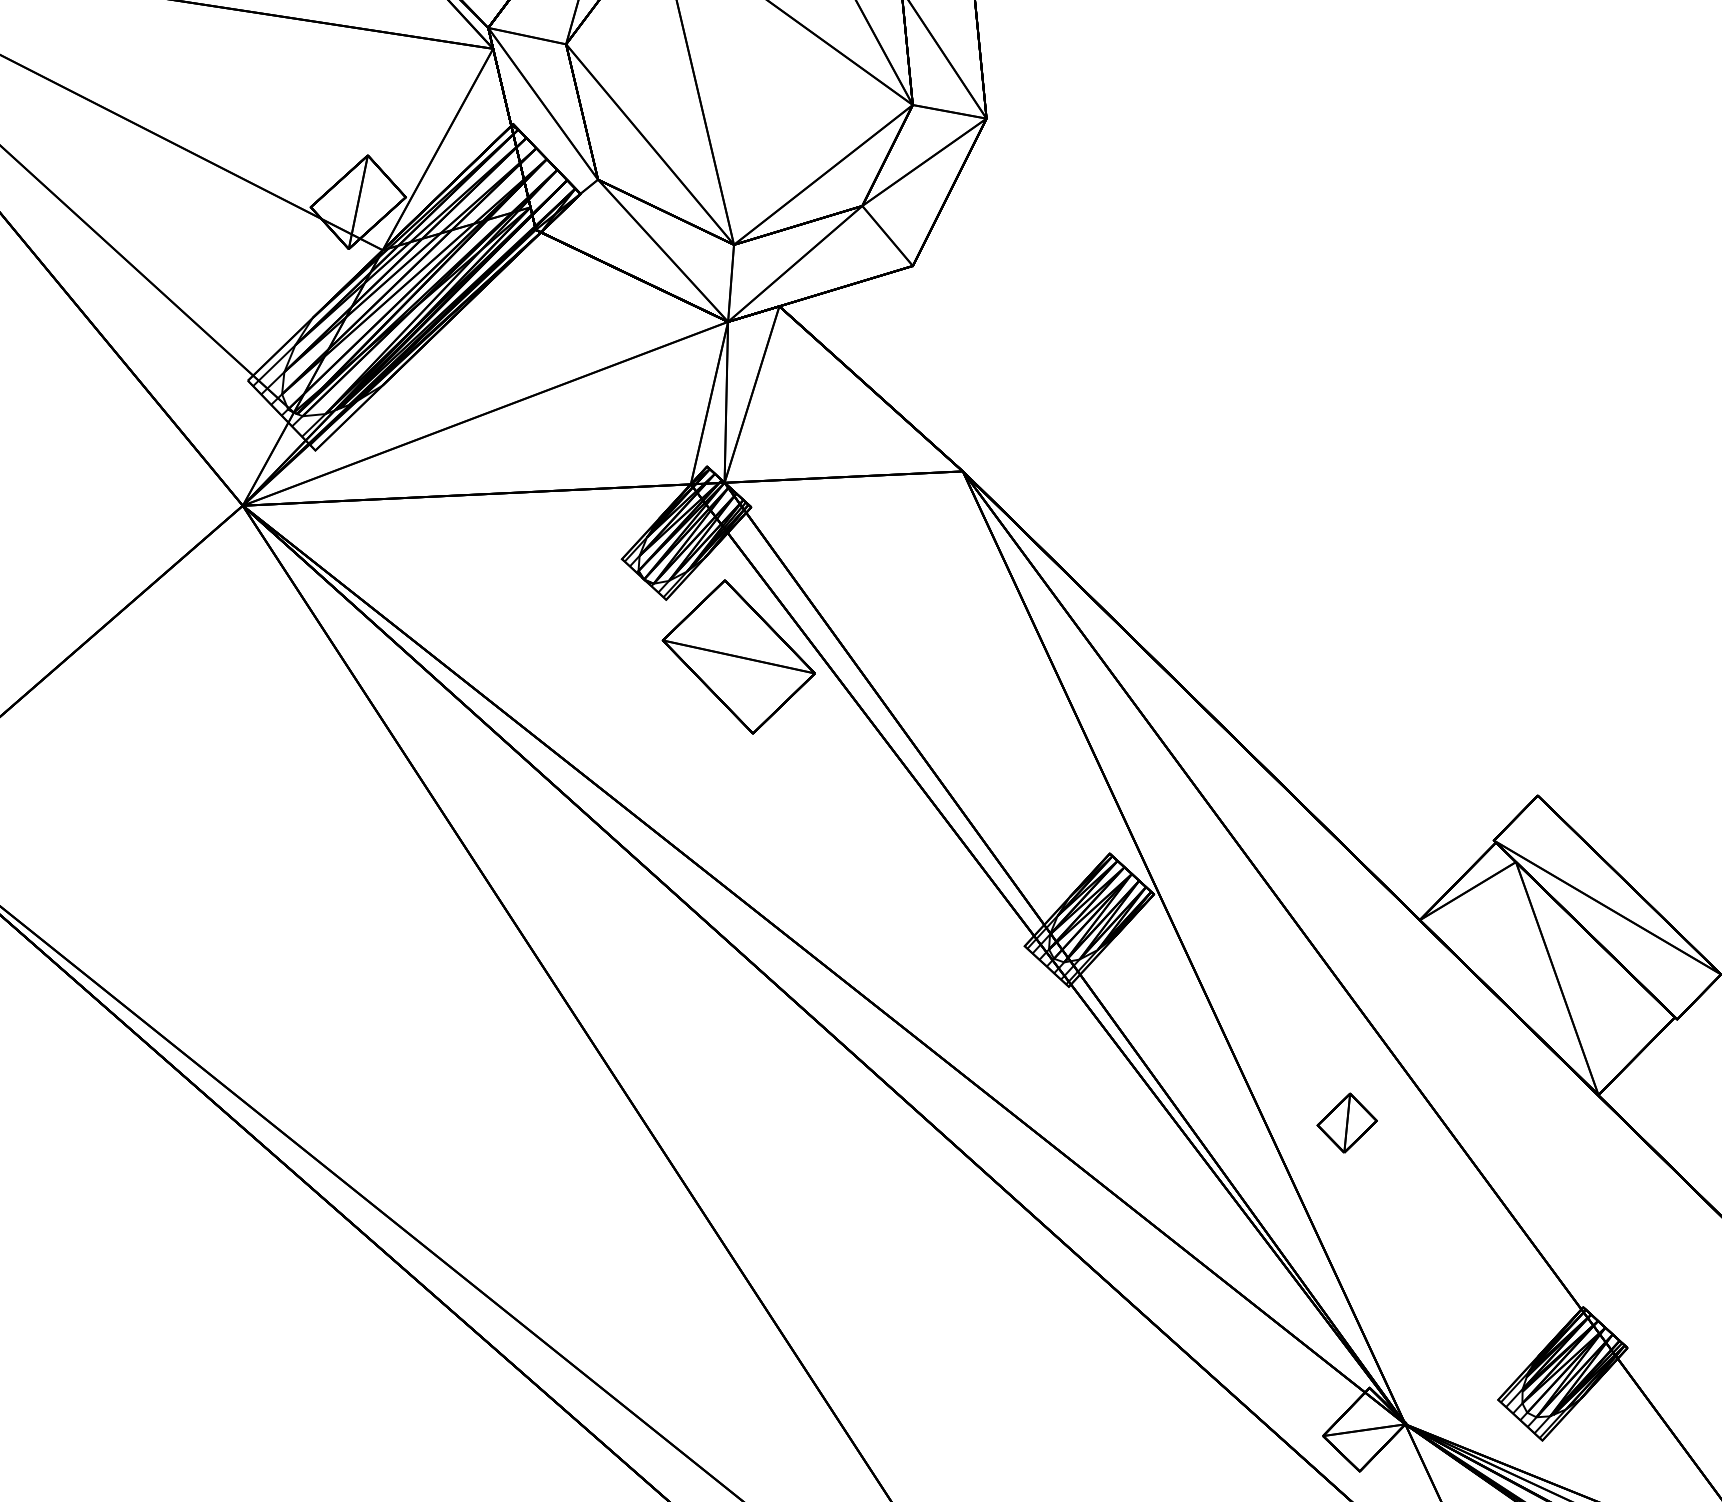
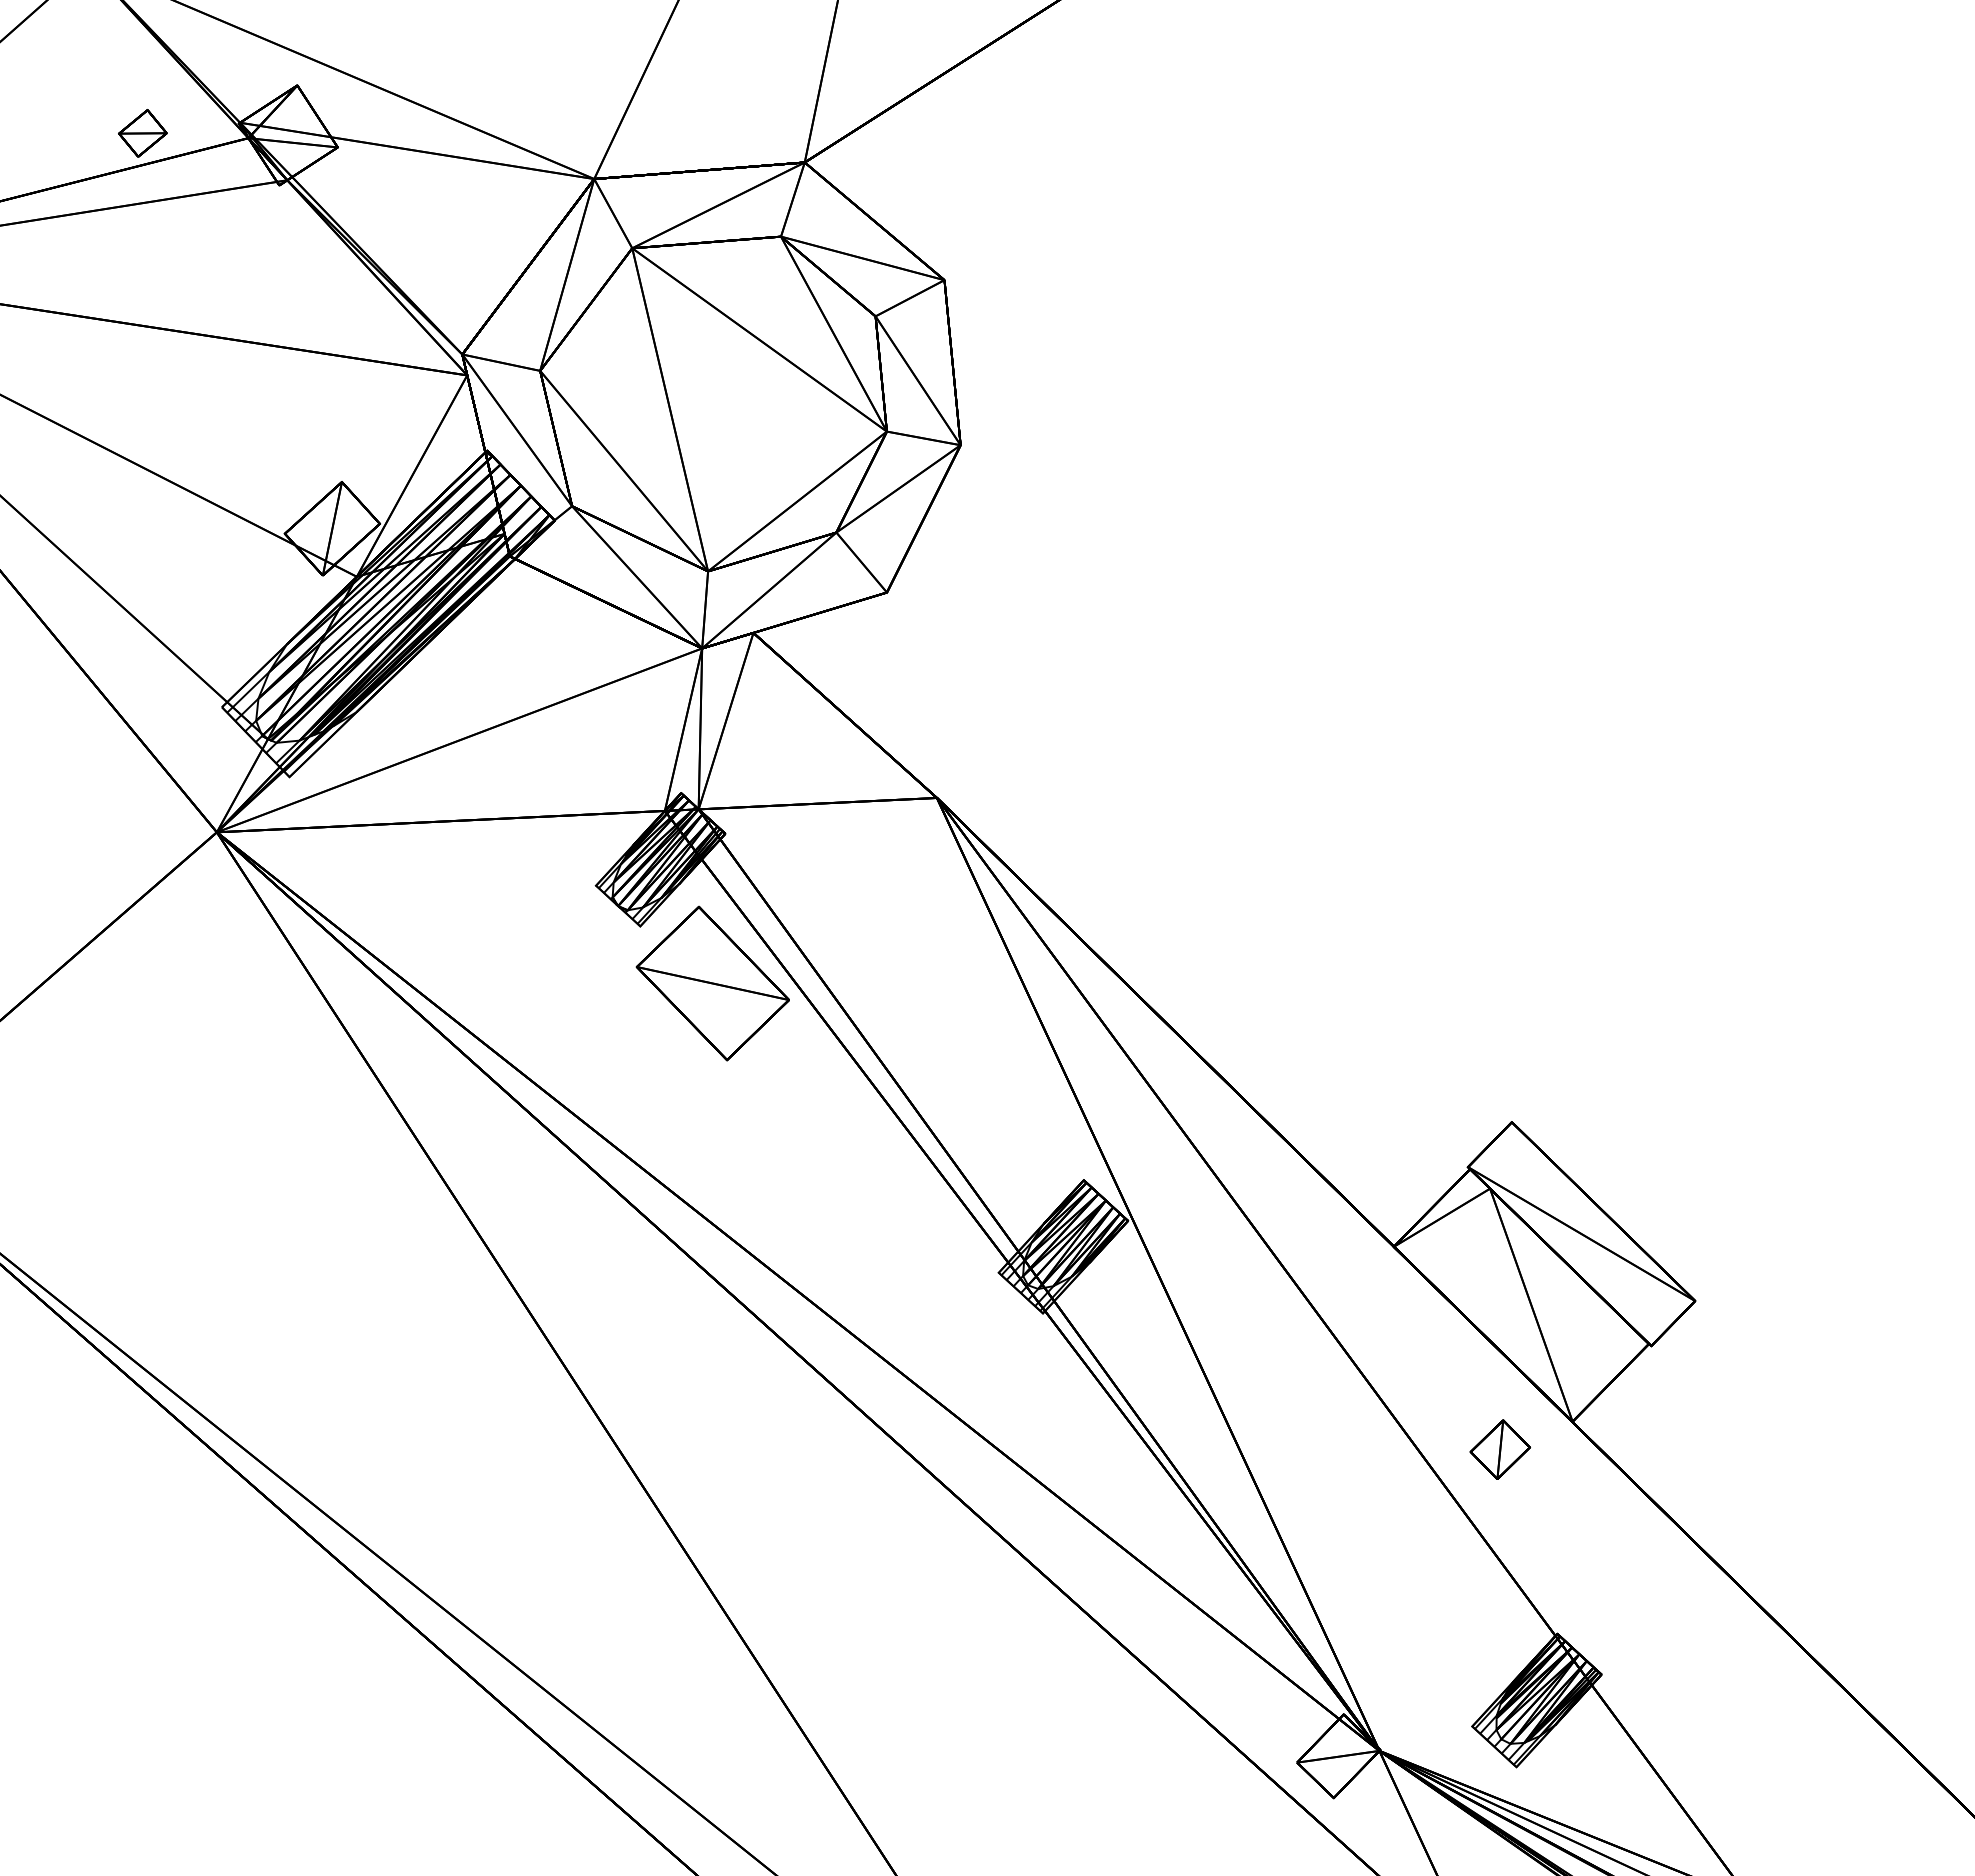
part: (1346, 1122) -> (1499, 1449), moved

